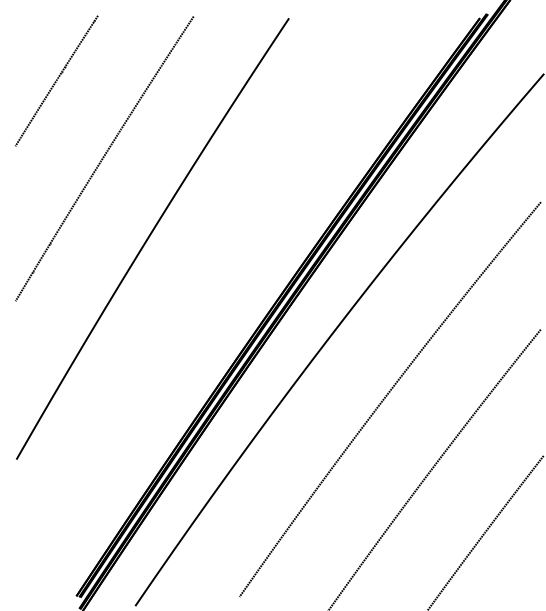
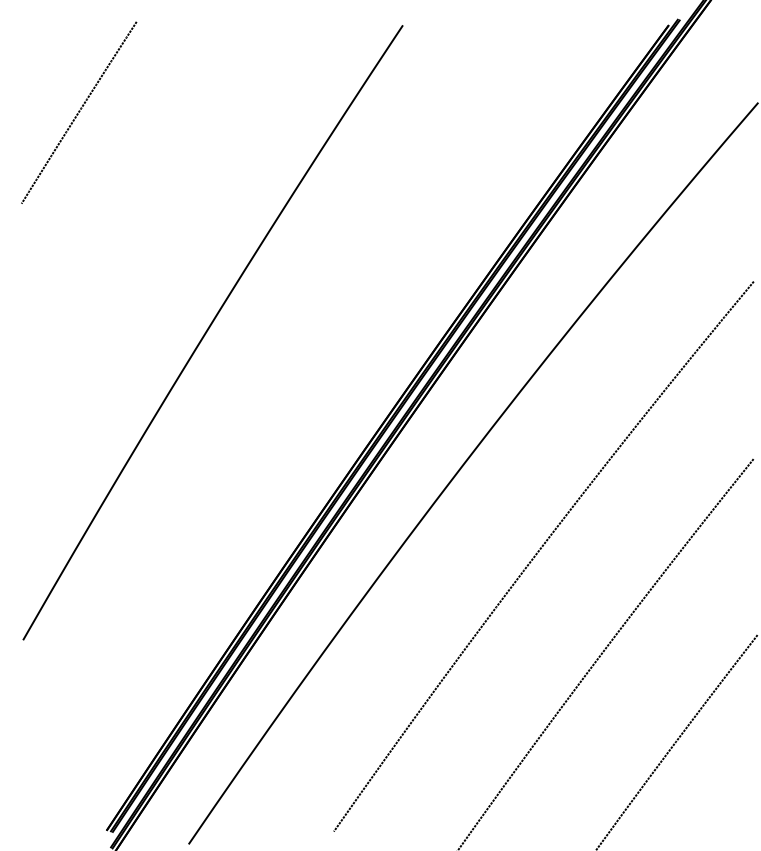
curve: (104, 157) -> (145, 219), removed

